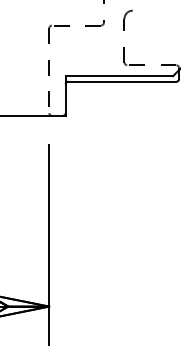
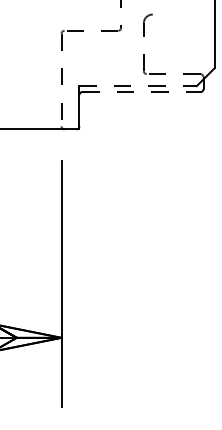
line: (119, 76) -> (138, 86), solid -> dashed
line: (122, 82) -> (141, 92), solid -> dashed

